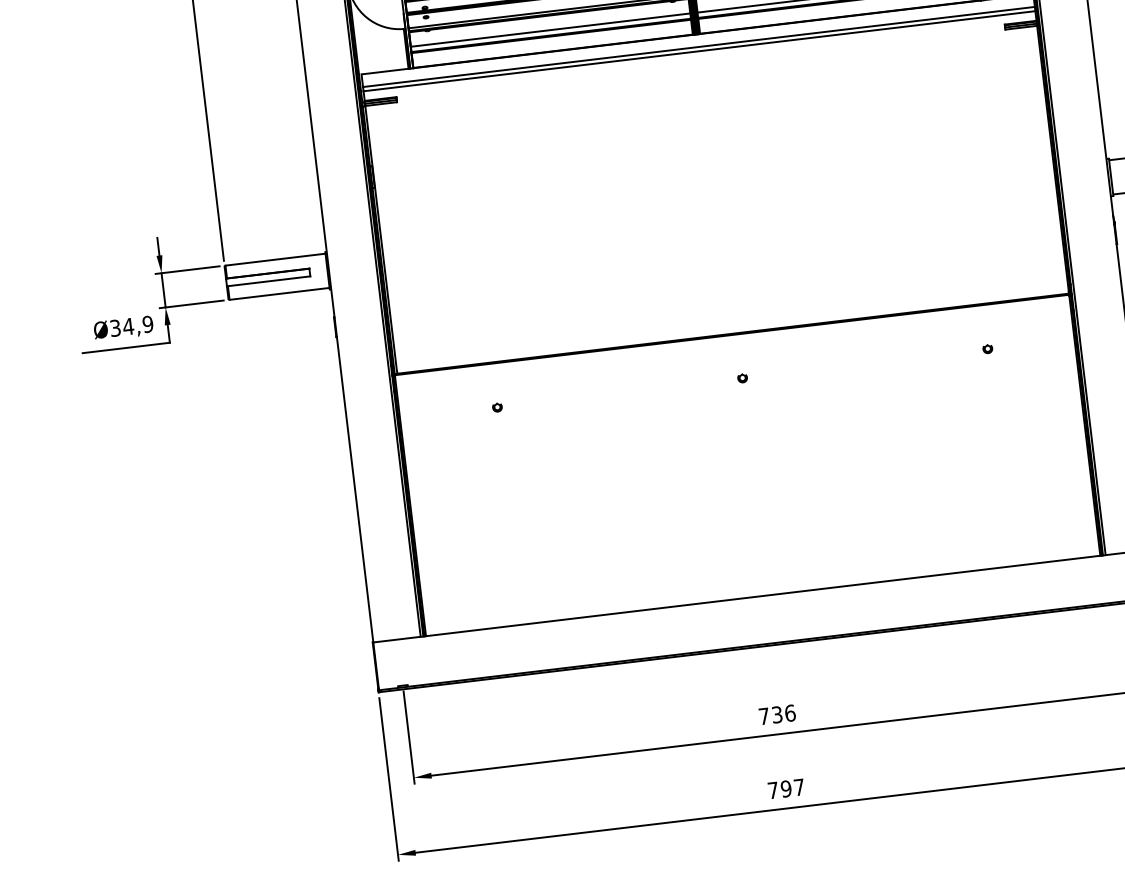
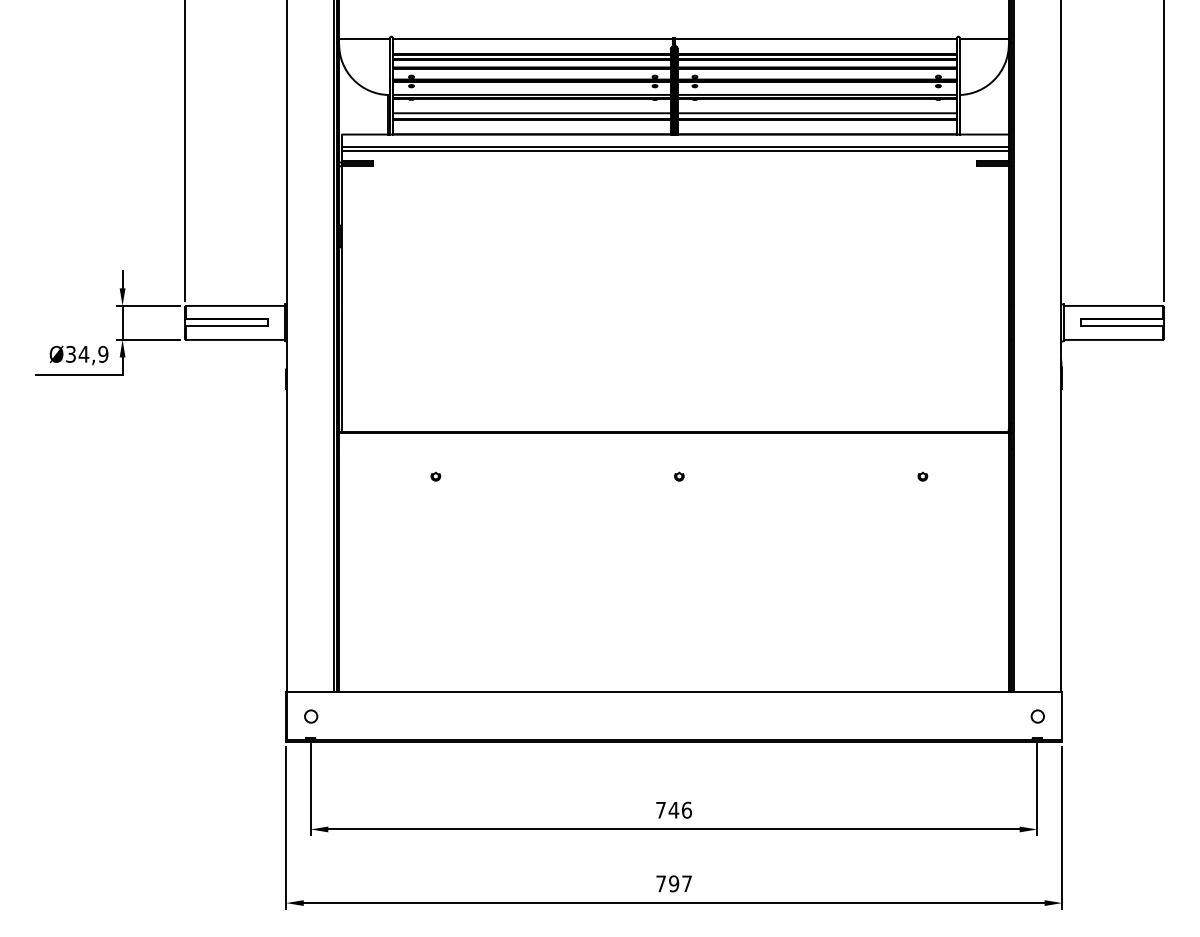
circle: (401, 663) -> (311, 716), added
text: (776, 714) -> (673, 809), 736 -> 746

